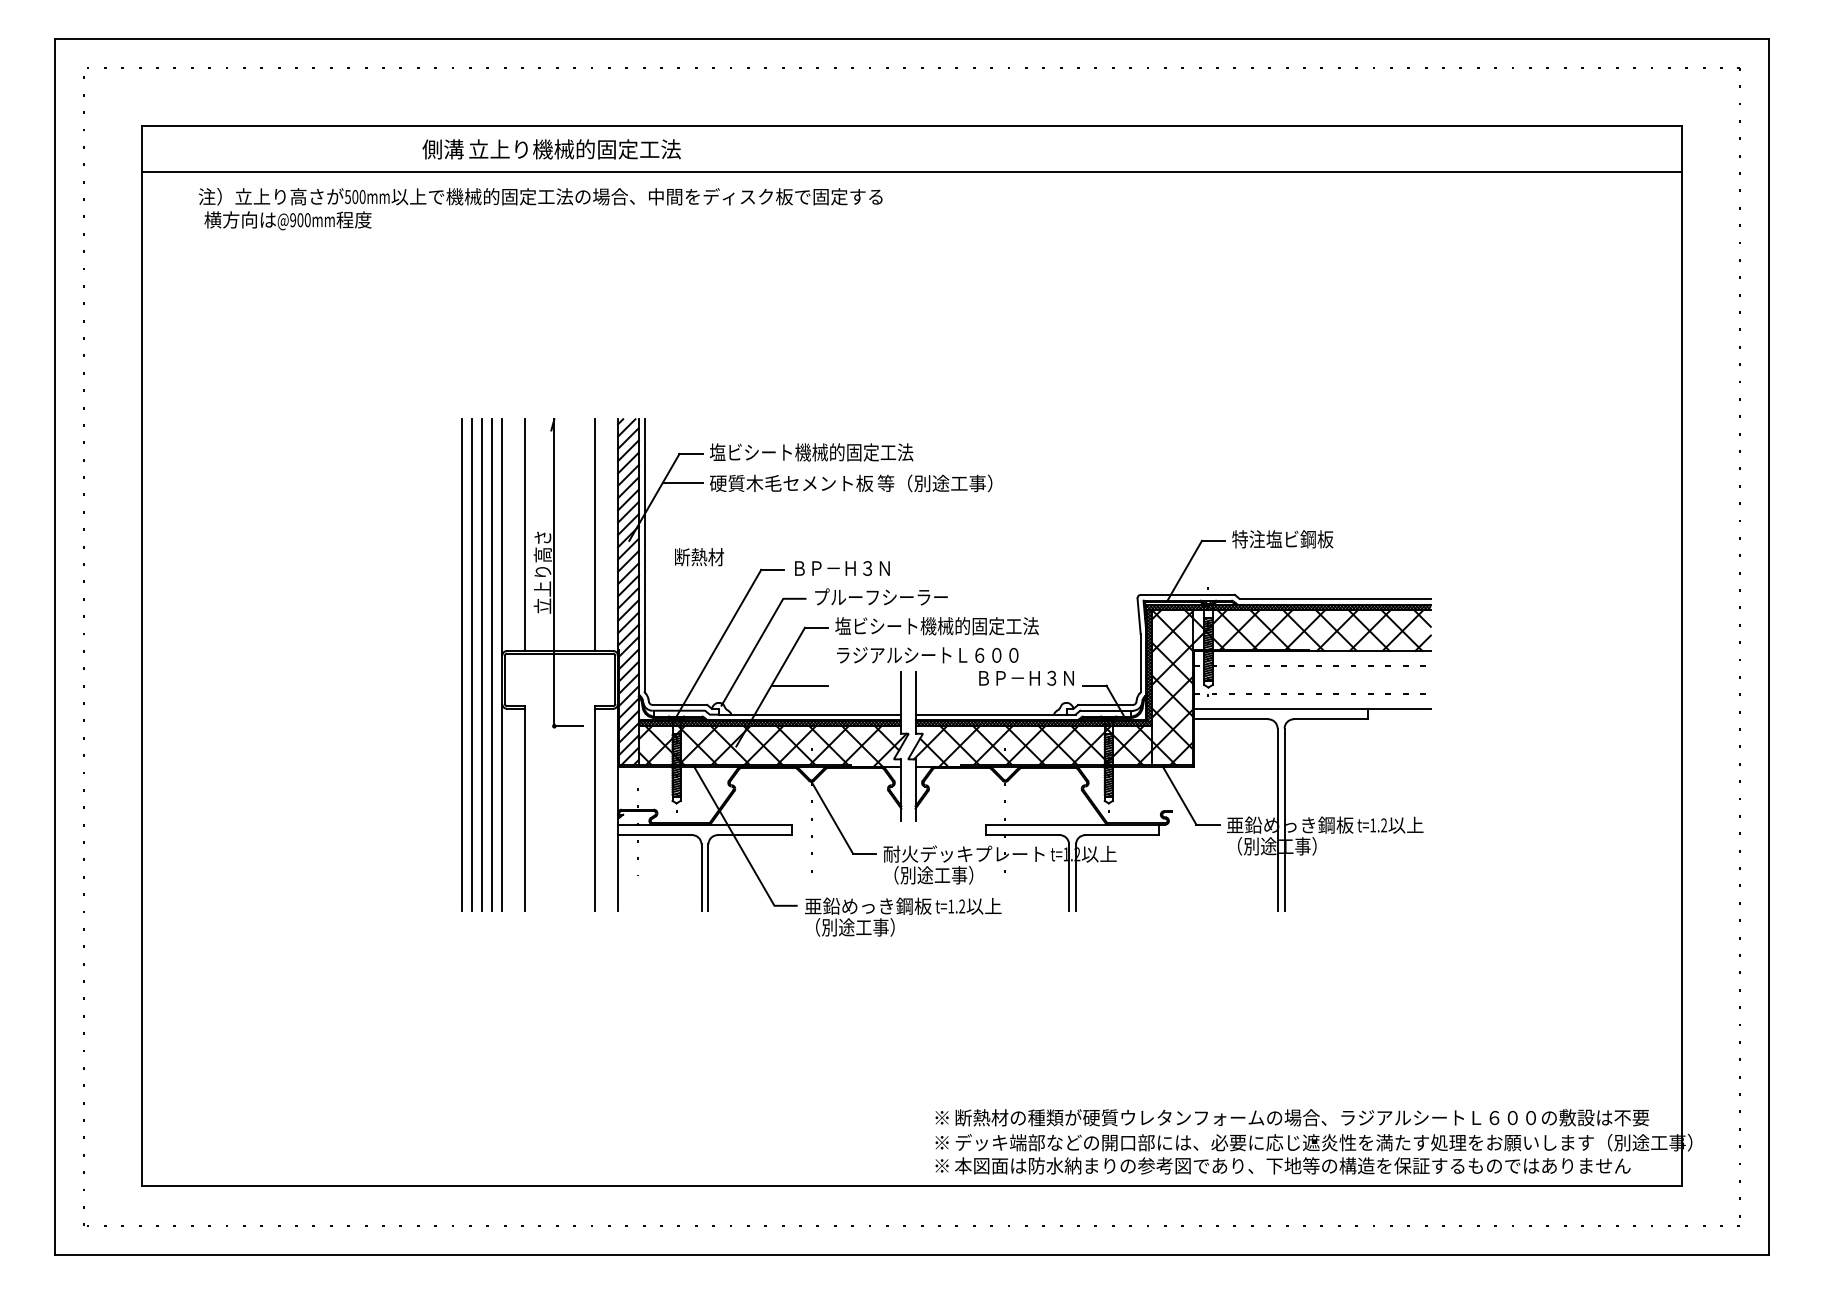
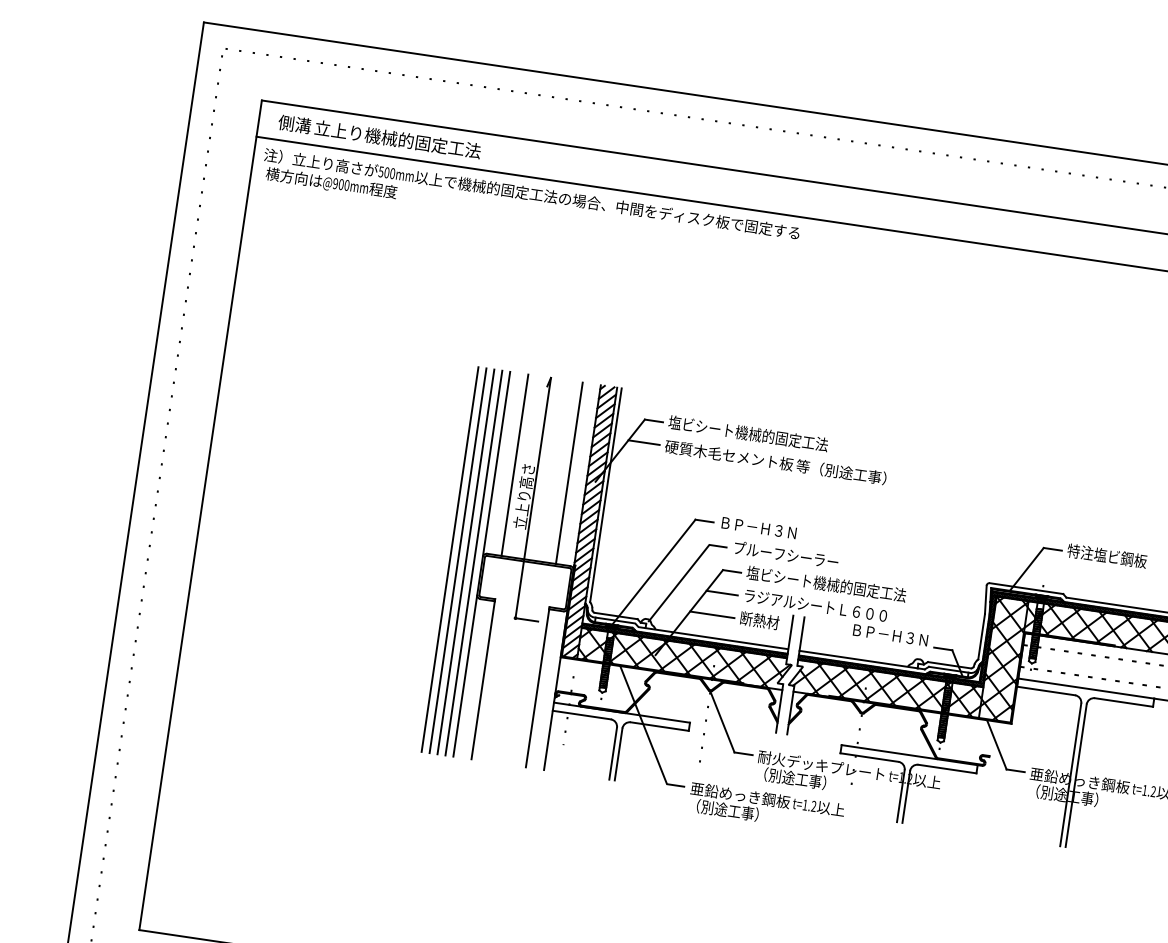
text: (551, 149) -> (379, 136), moved
text: (540, 209) -> (530, 203), moved
text: (699, 557) -> (759, 620), moved
line: (808, 656) -> (722, 593), added

